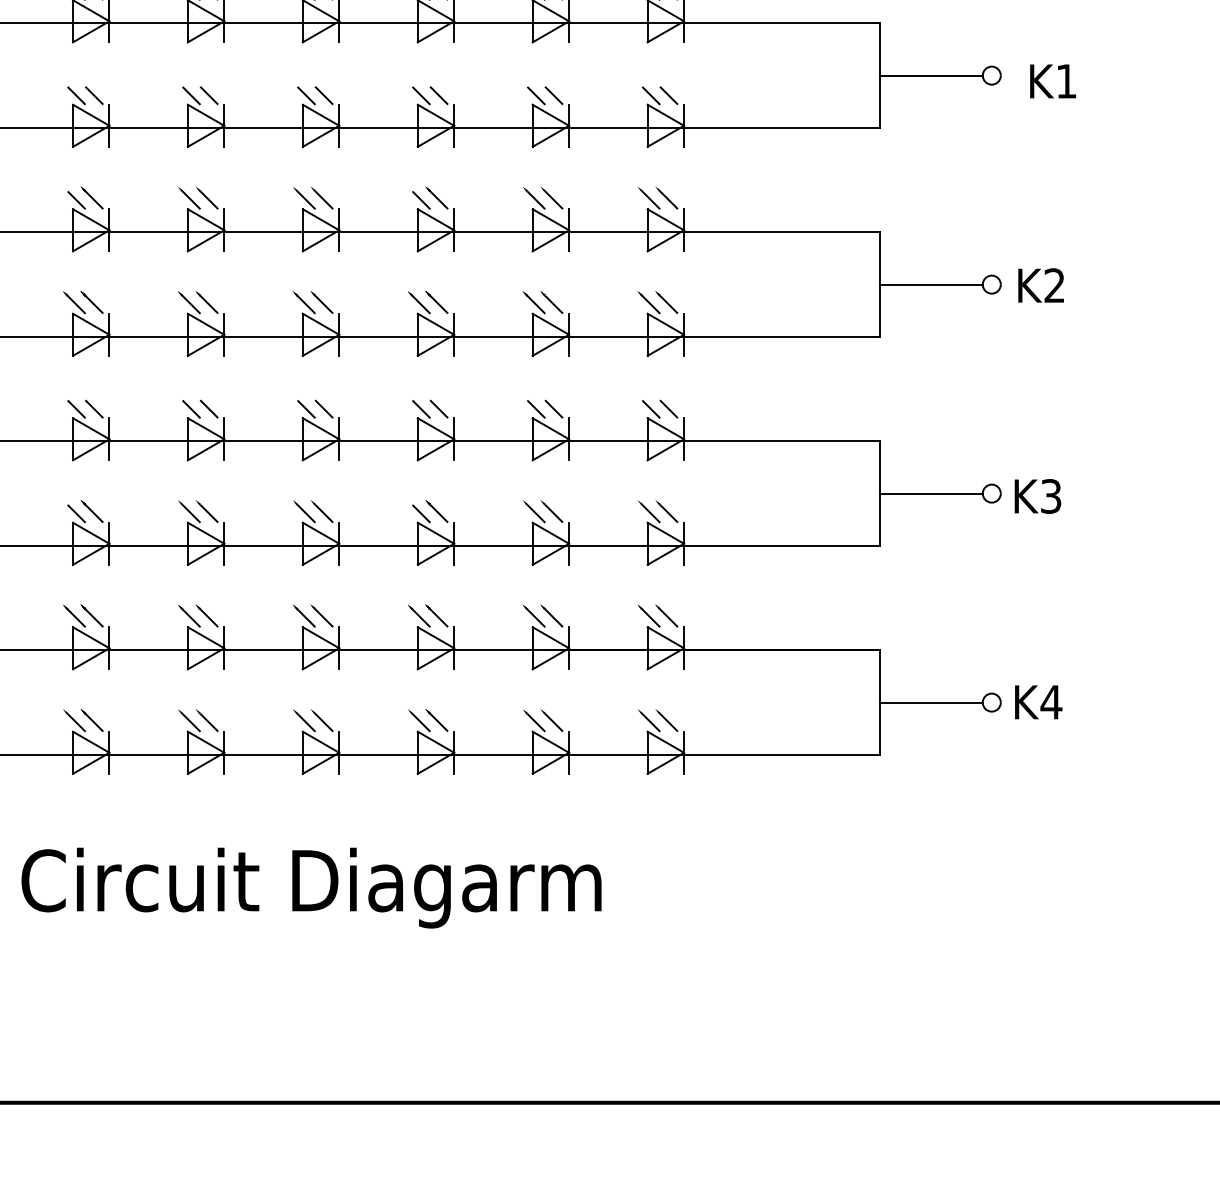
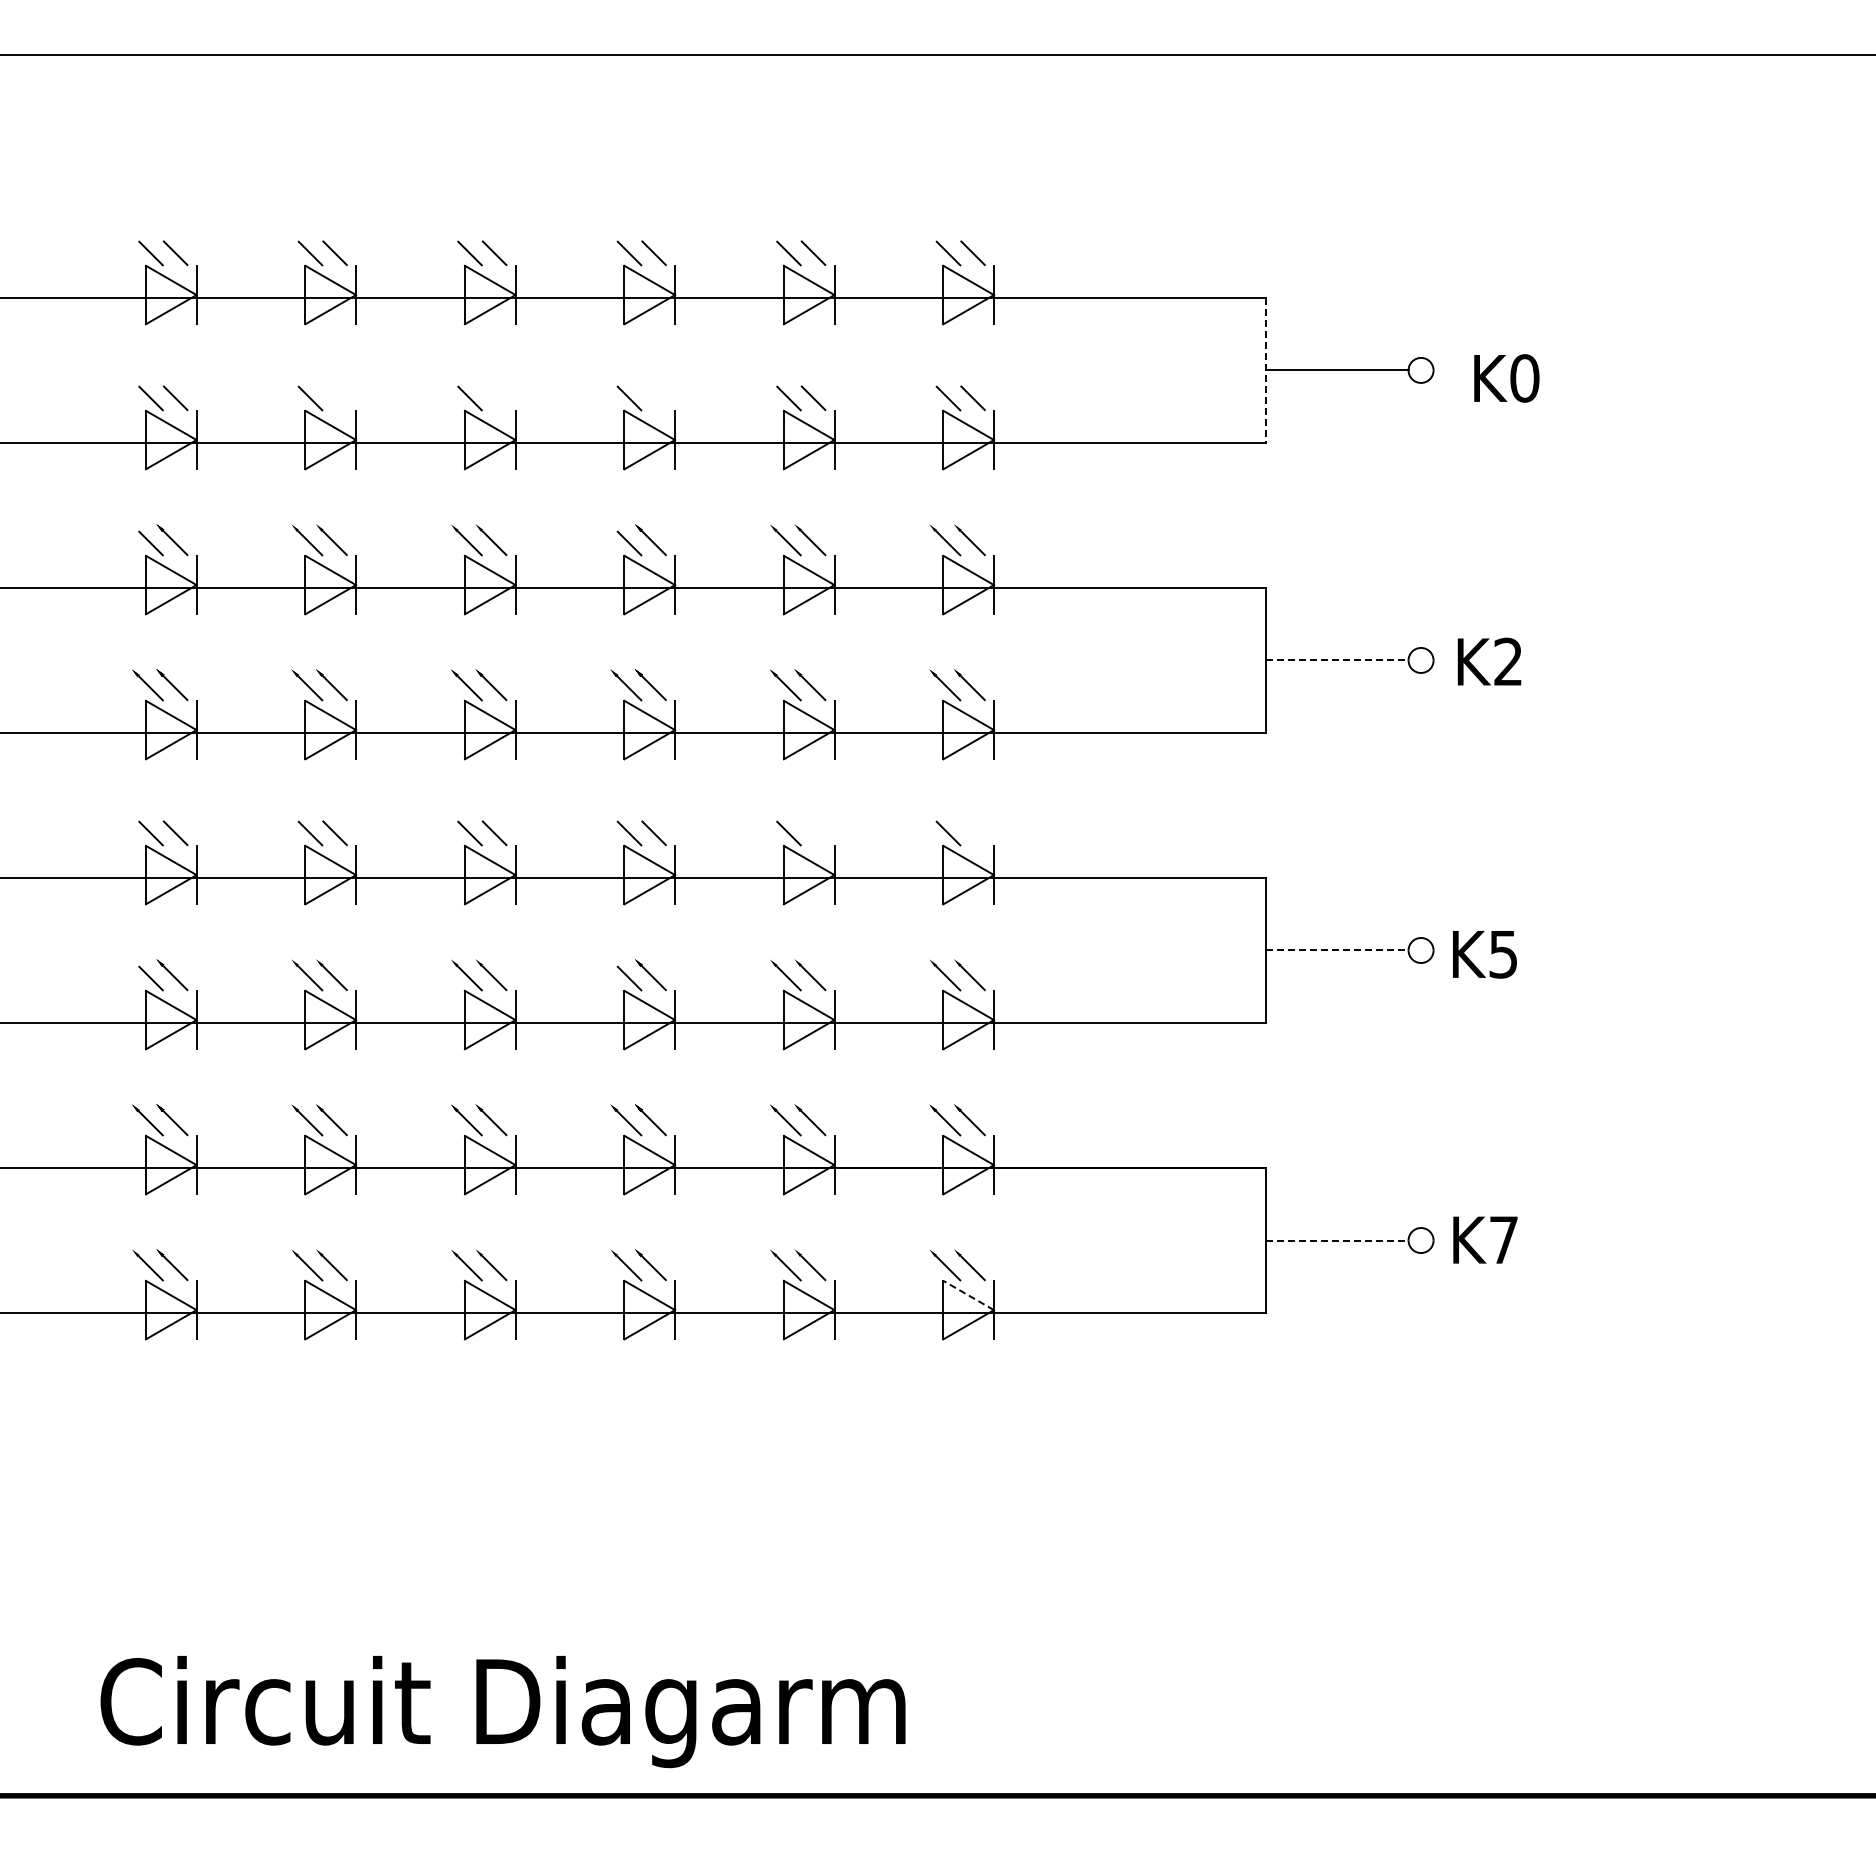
line: (879, 75) -> (1265, 370), solid -> dashed
text: (1066, 81) -> (1524, 378), K1 -> K0
line: (208, 95) -> (334, 397), removed
line: (324, 95) -> (494, 398), removed
line: (438, 95) -> (653, 397), removed
line: (931, 284) -> (1337, 660), solid -> dashed
line: (553, 409) -> (813, 833), removed
line: (668, 409) -> (972, 833), removed
line: (931, 493) -> (1337, 950), solid -> dashed
text: (1051, 496) -> (1503, 954), K3 -> K5
text: (1051, 701) -> (1503, 1239), K4 -> K7
line: (931, 702) -> (1337, 1240), solid -> dashed
line: (665, 742) -> (968, 1295), solid -> dashed
text: (311, 888) -> (502, 1712), moved

